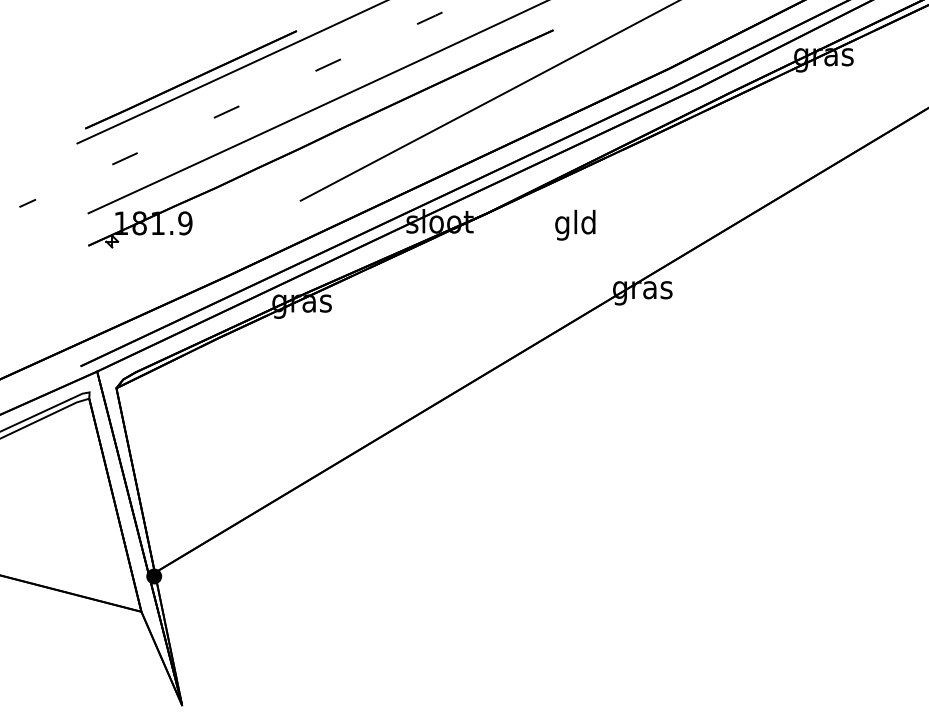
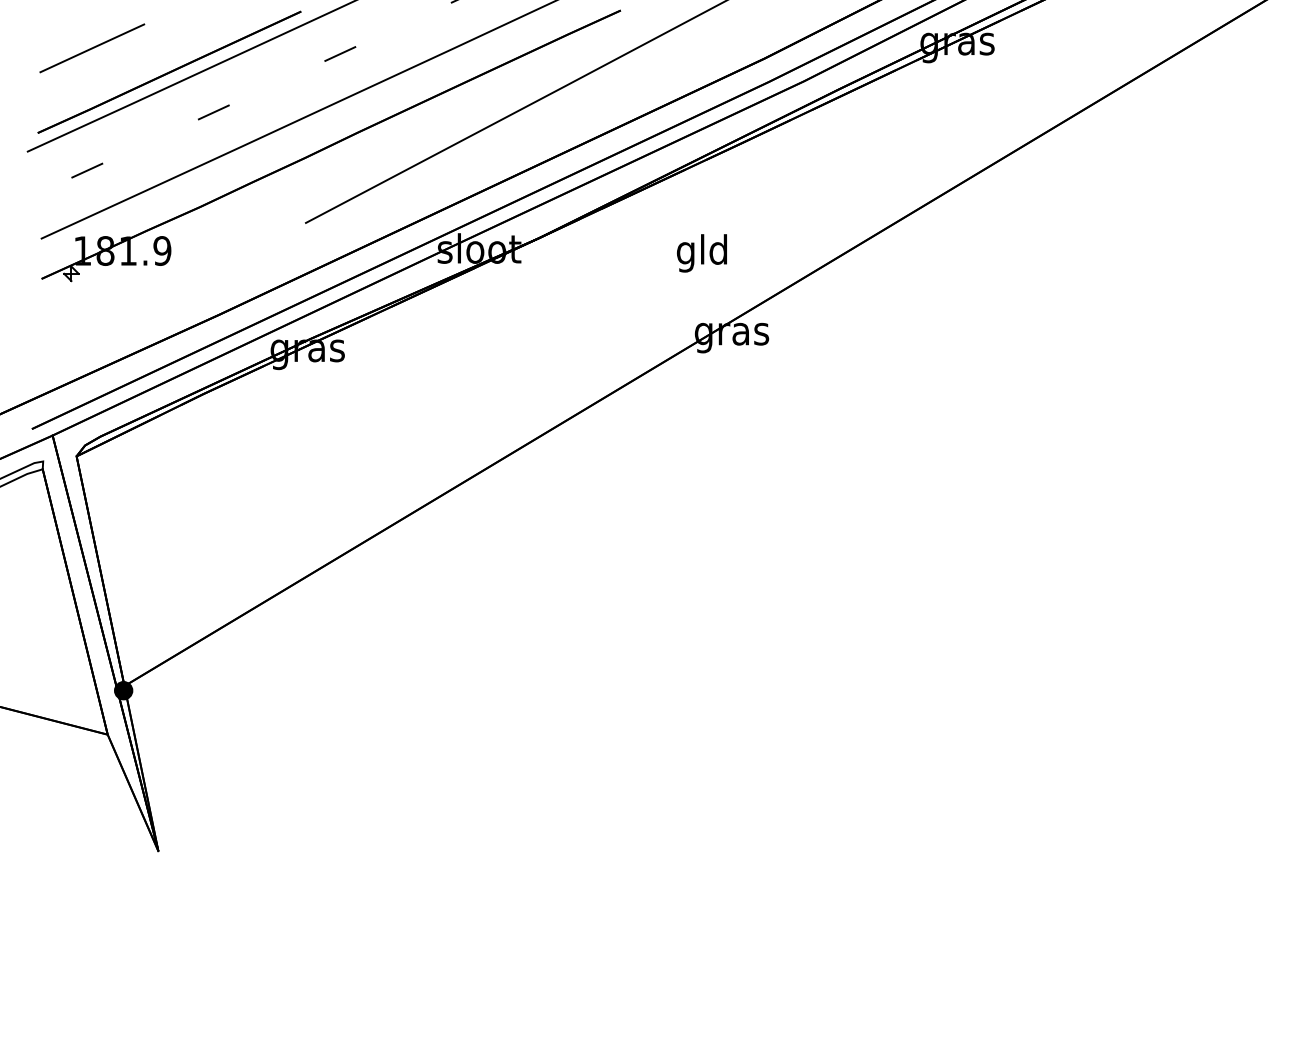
line: (129, 60) -> (92, 48), added
text: (574, 225) -> (701, 253), moved

